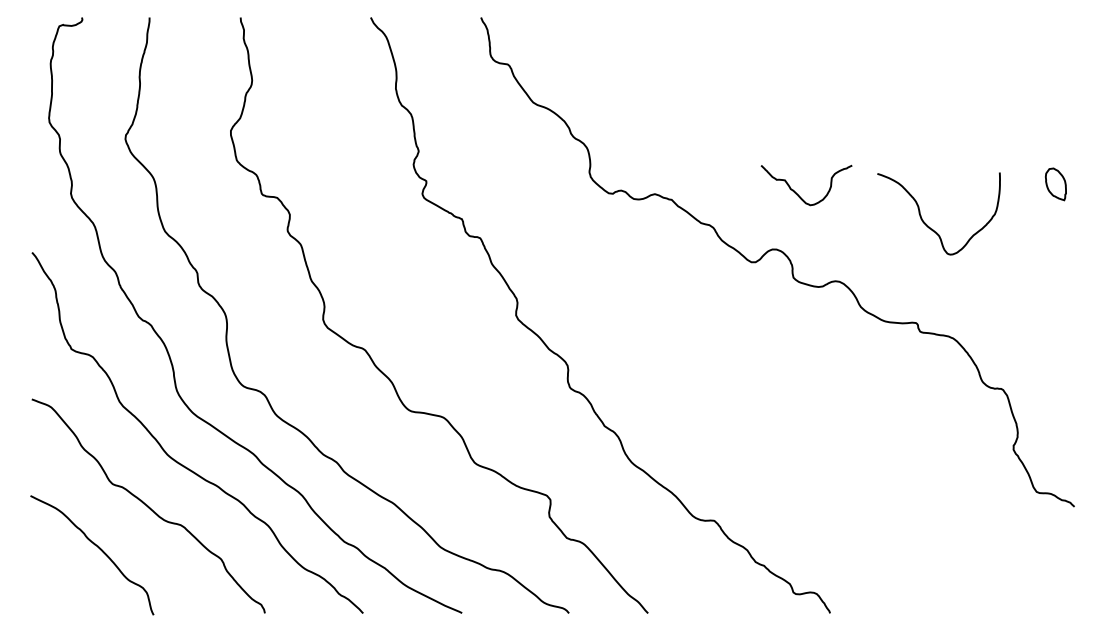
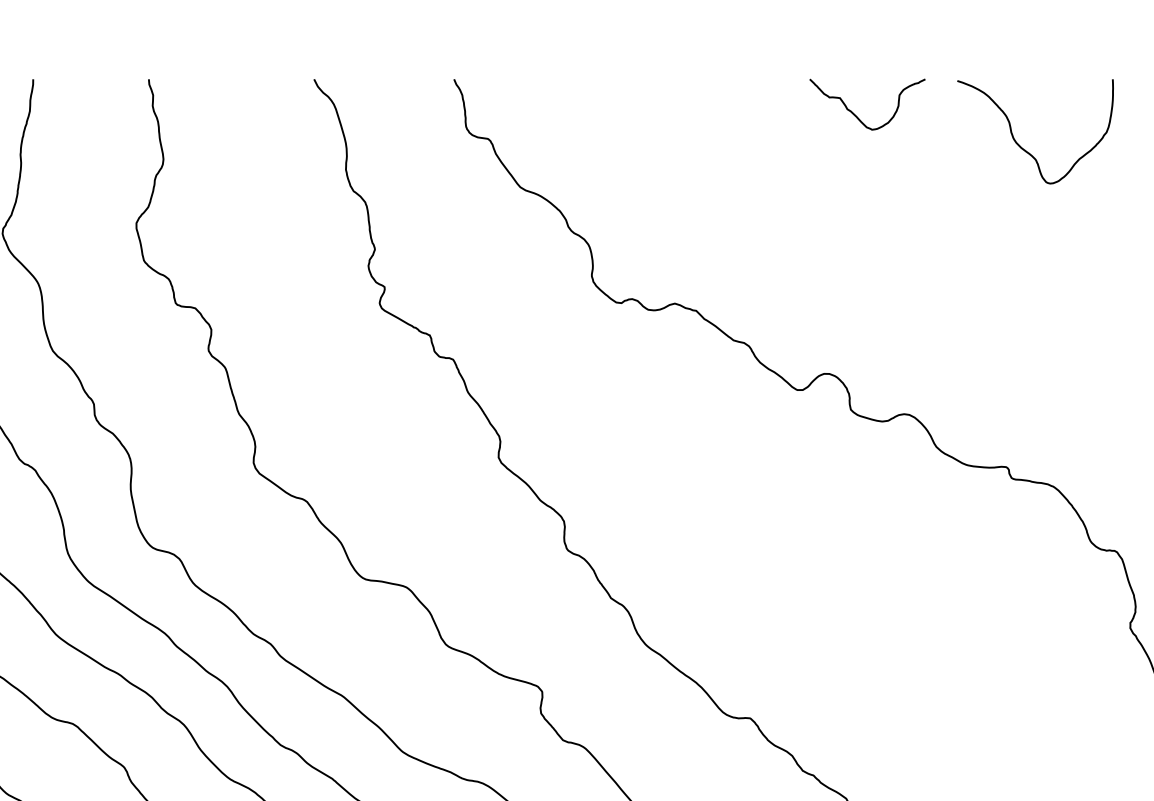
curve: (797, 193) -> (855, 114), moved
curve: (927, 224) -> (1021, 145), moved

